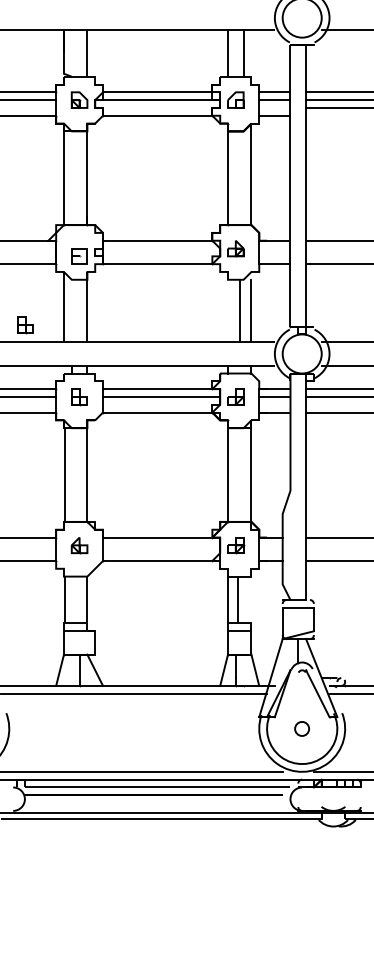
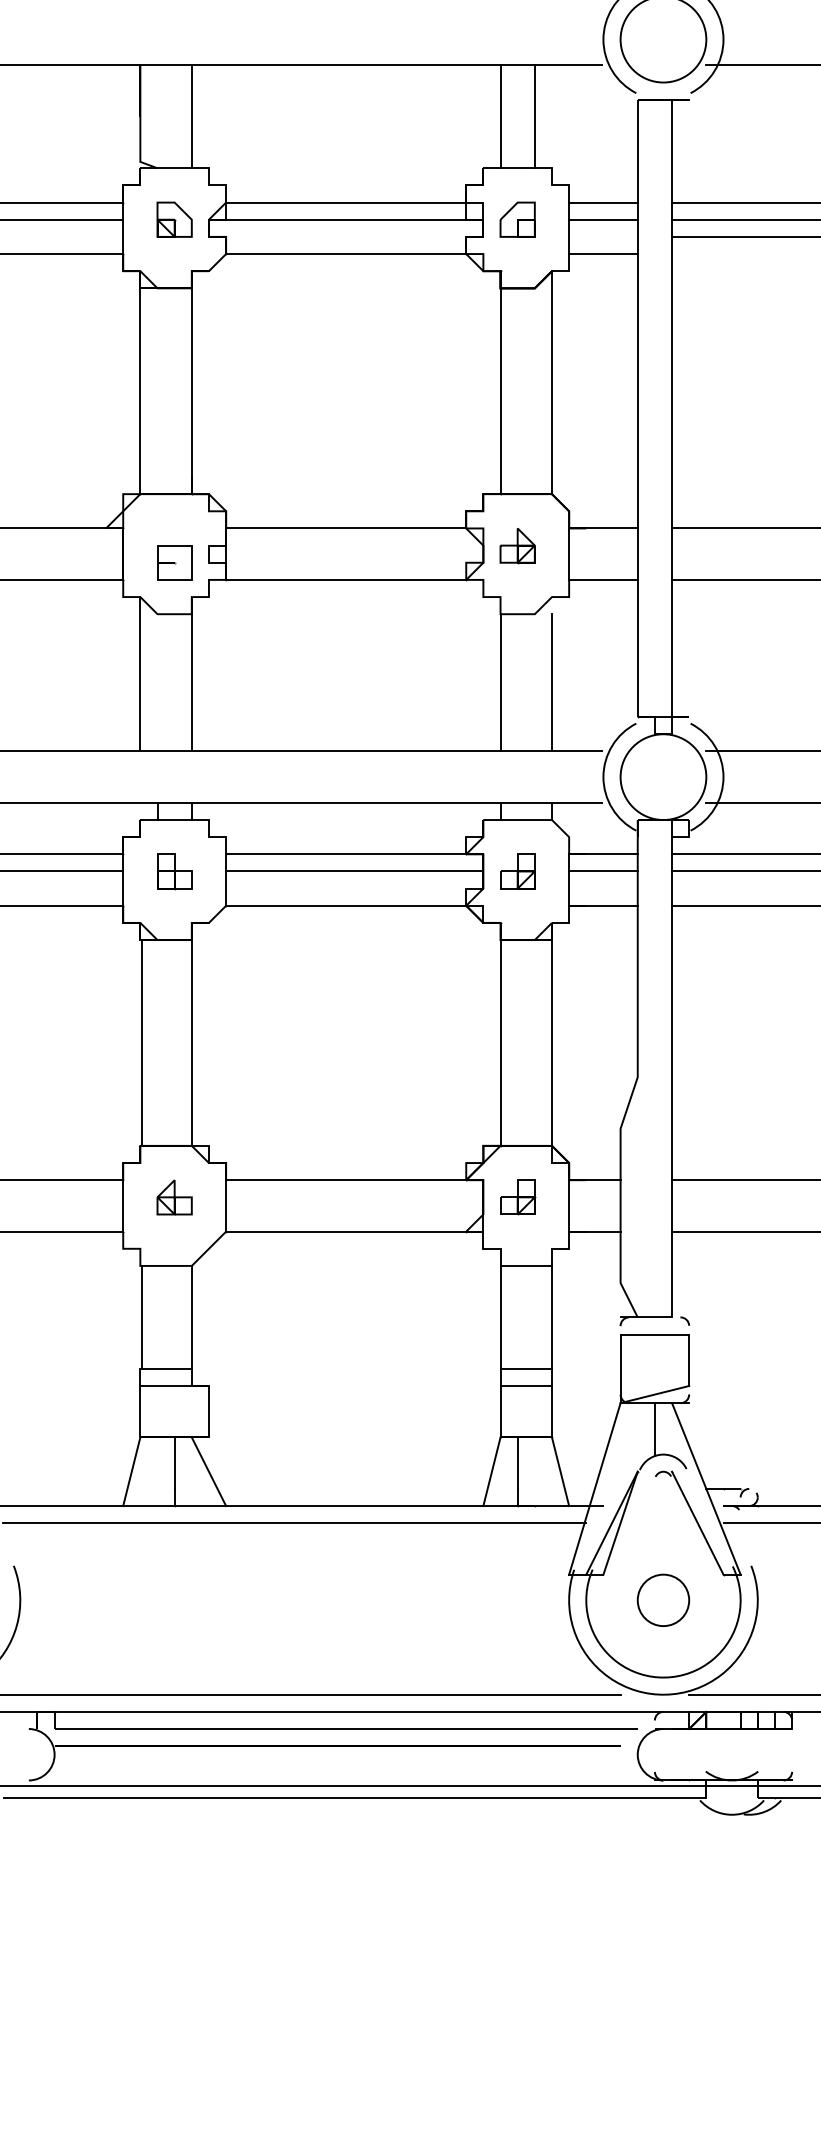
line: (240, 310) -> (501, 681), moved
part: (25, 325) -> (55, 714), removed
line: (238, 599) -> (552, 1316), moved
part: (301, 728) -> (661, 1599), size x1.67

